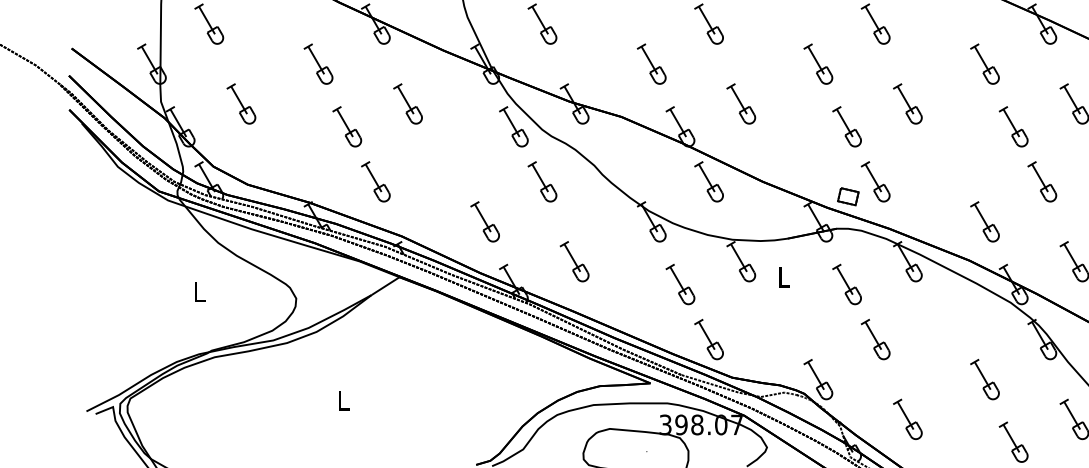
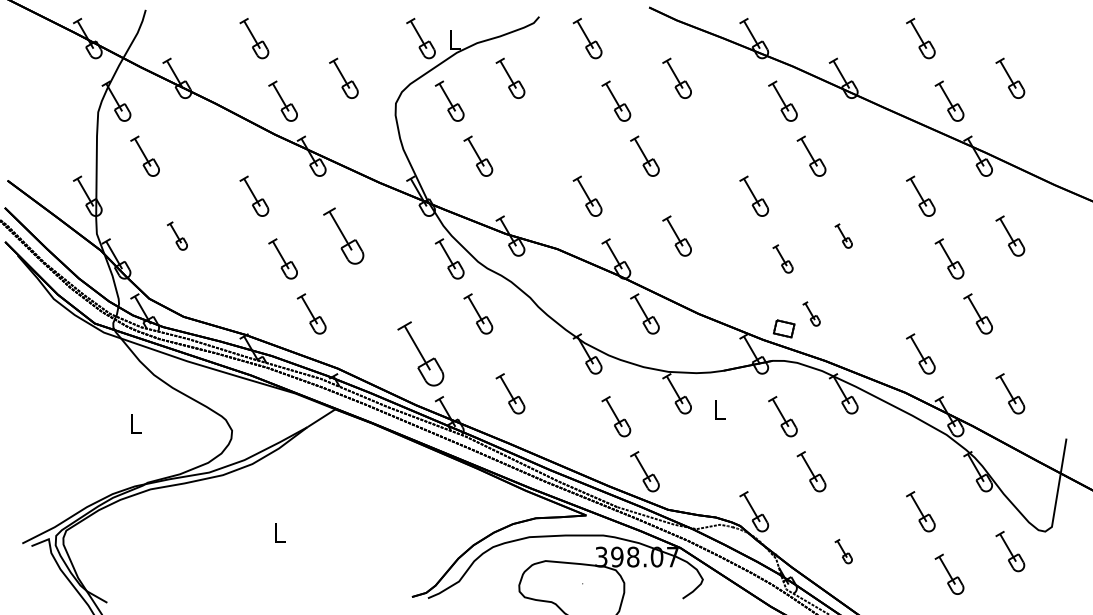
part: (241, 103) -> (177, 235), size x0.7
part: (407, 103) -> (343, 235), size x1.4
part: (907, 103) -> (843, 235), size x0.6
part: (846, 126) -> (782, 258), size x0.7
part: (875, 181) -> (811, 313), size x0.6
part: (484, 221) -> (420, 353), size x1.6
part: (907, 419) -> (843, 551), size x0.6

